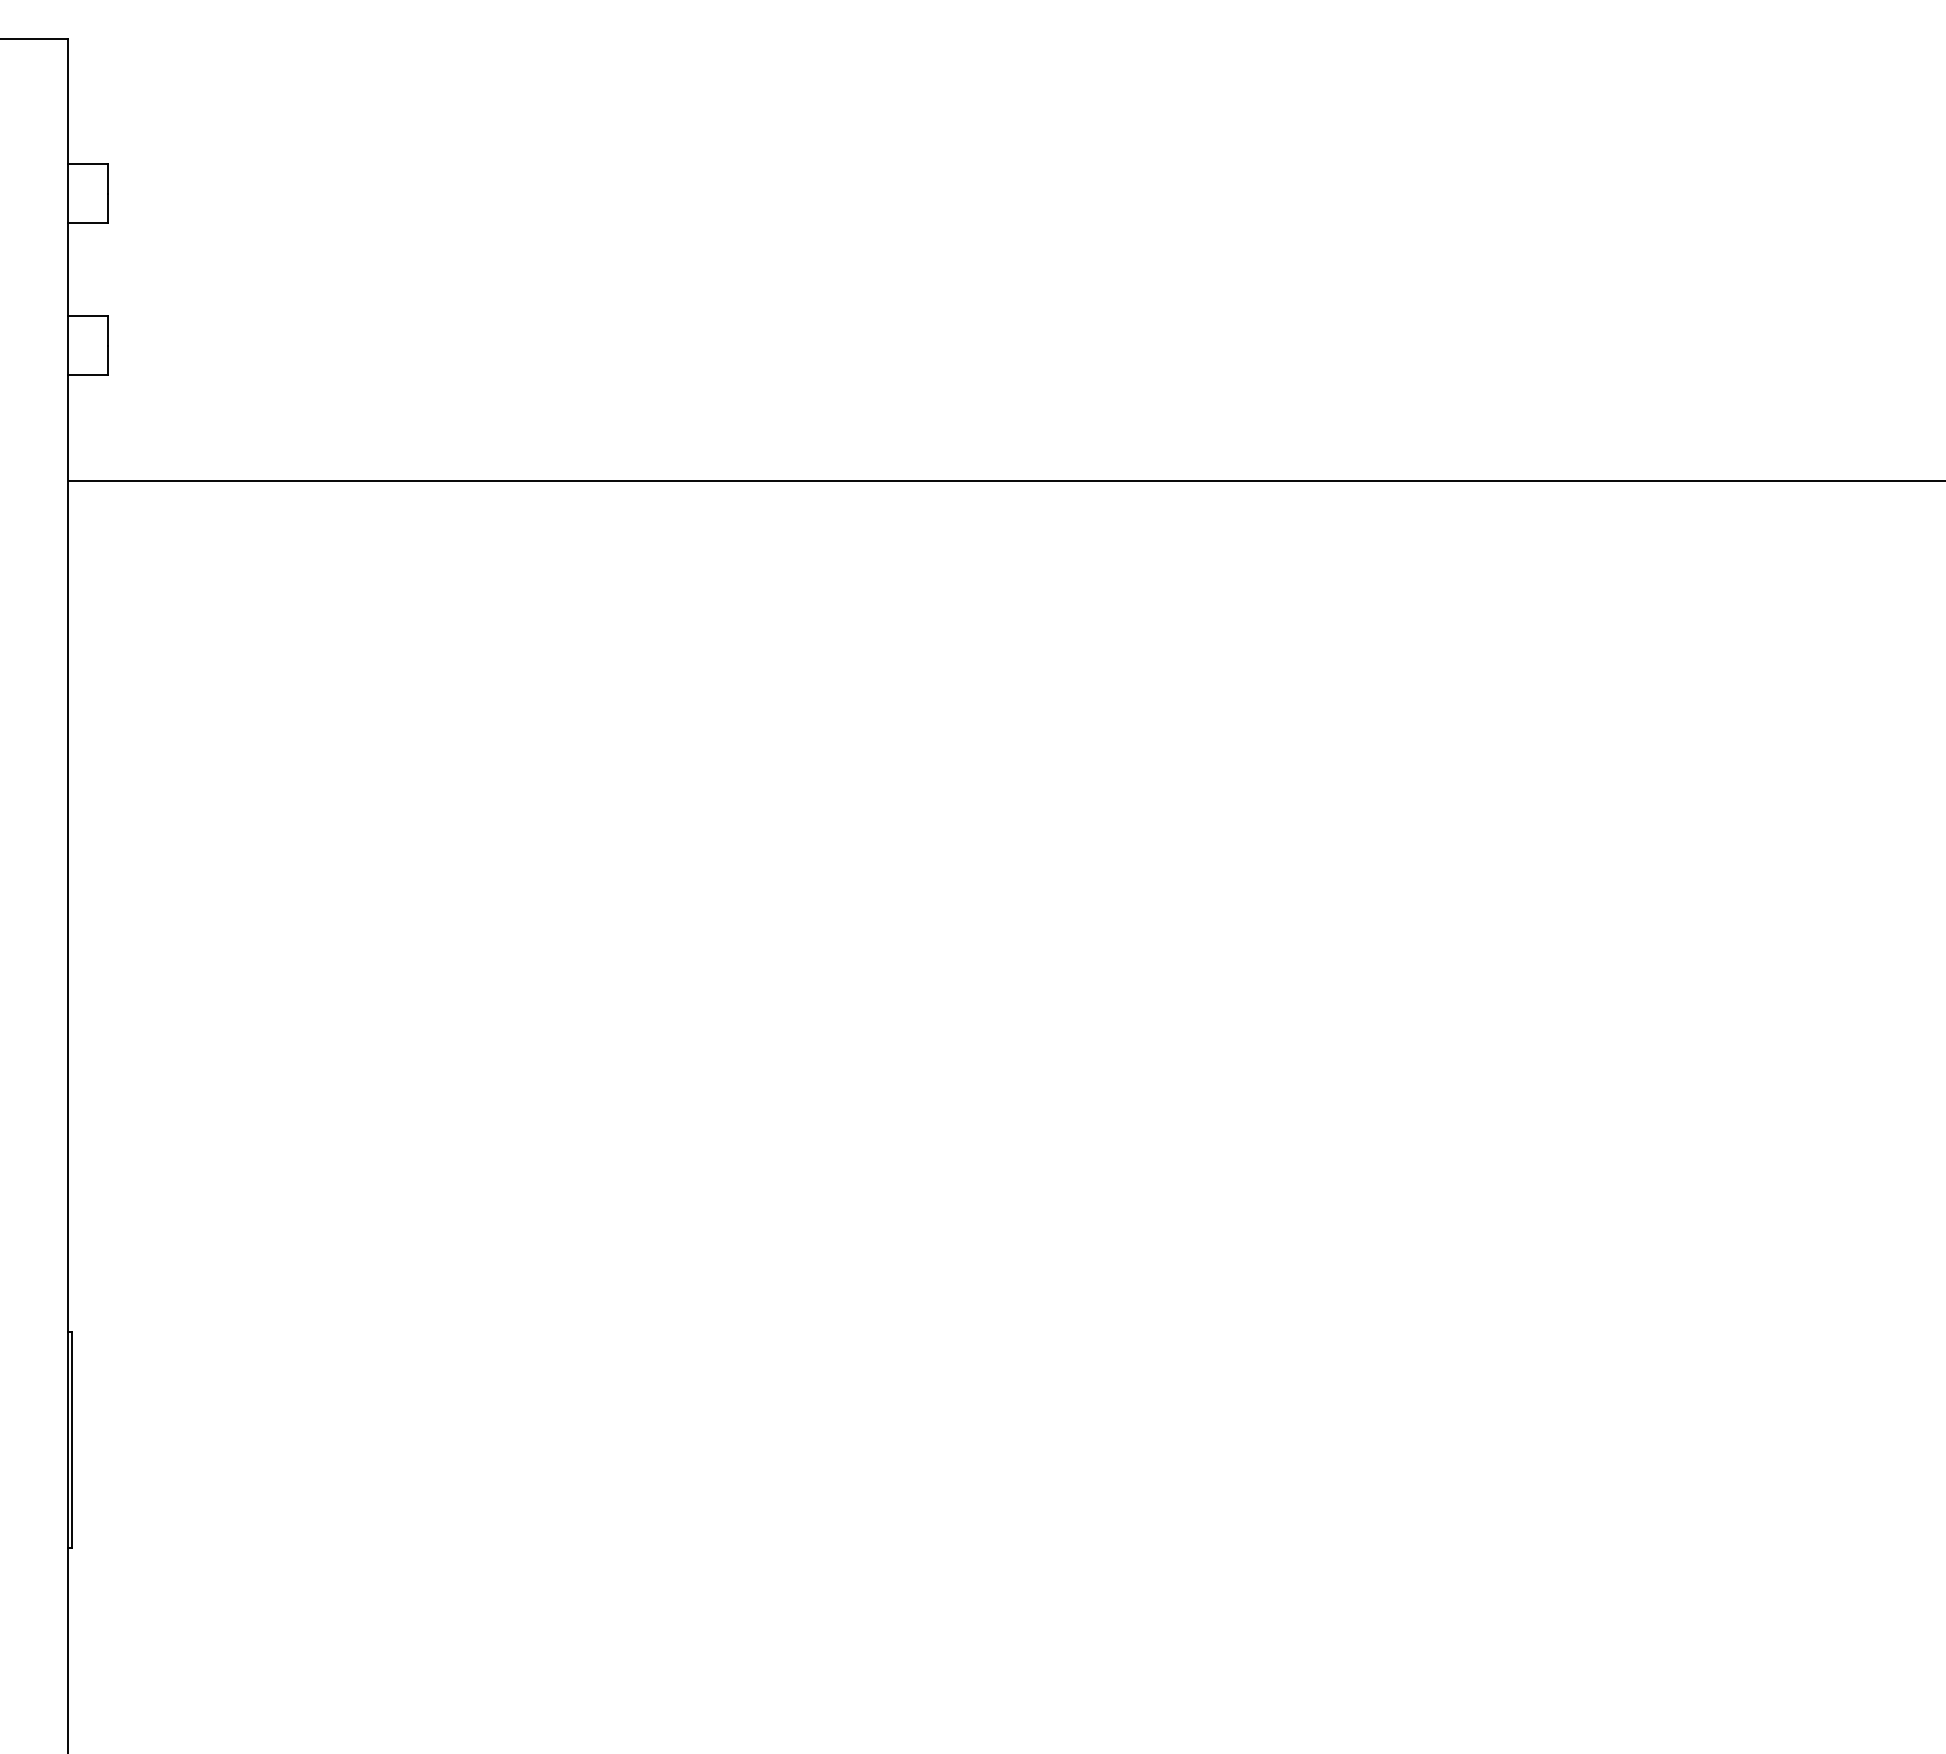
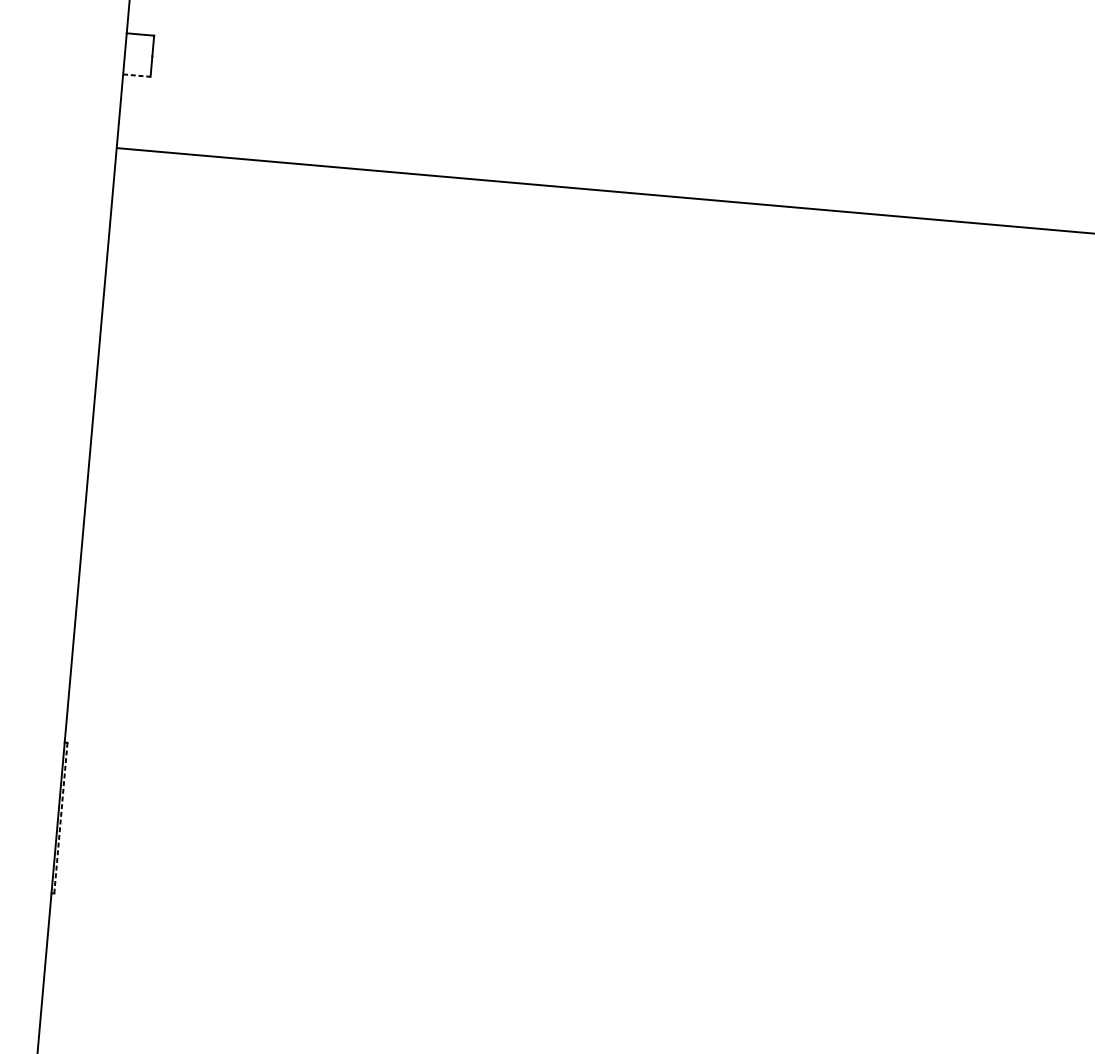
line: (88, 375) -> (137, 75), solid -> dashed
line: (72, 1440) -> (60, 818), solid -> dashed

